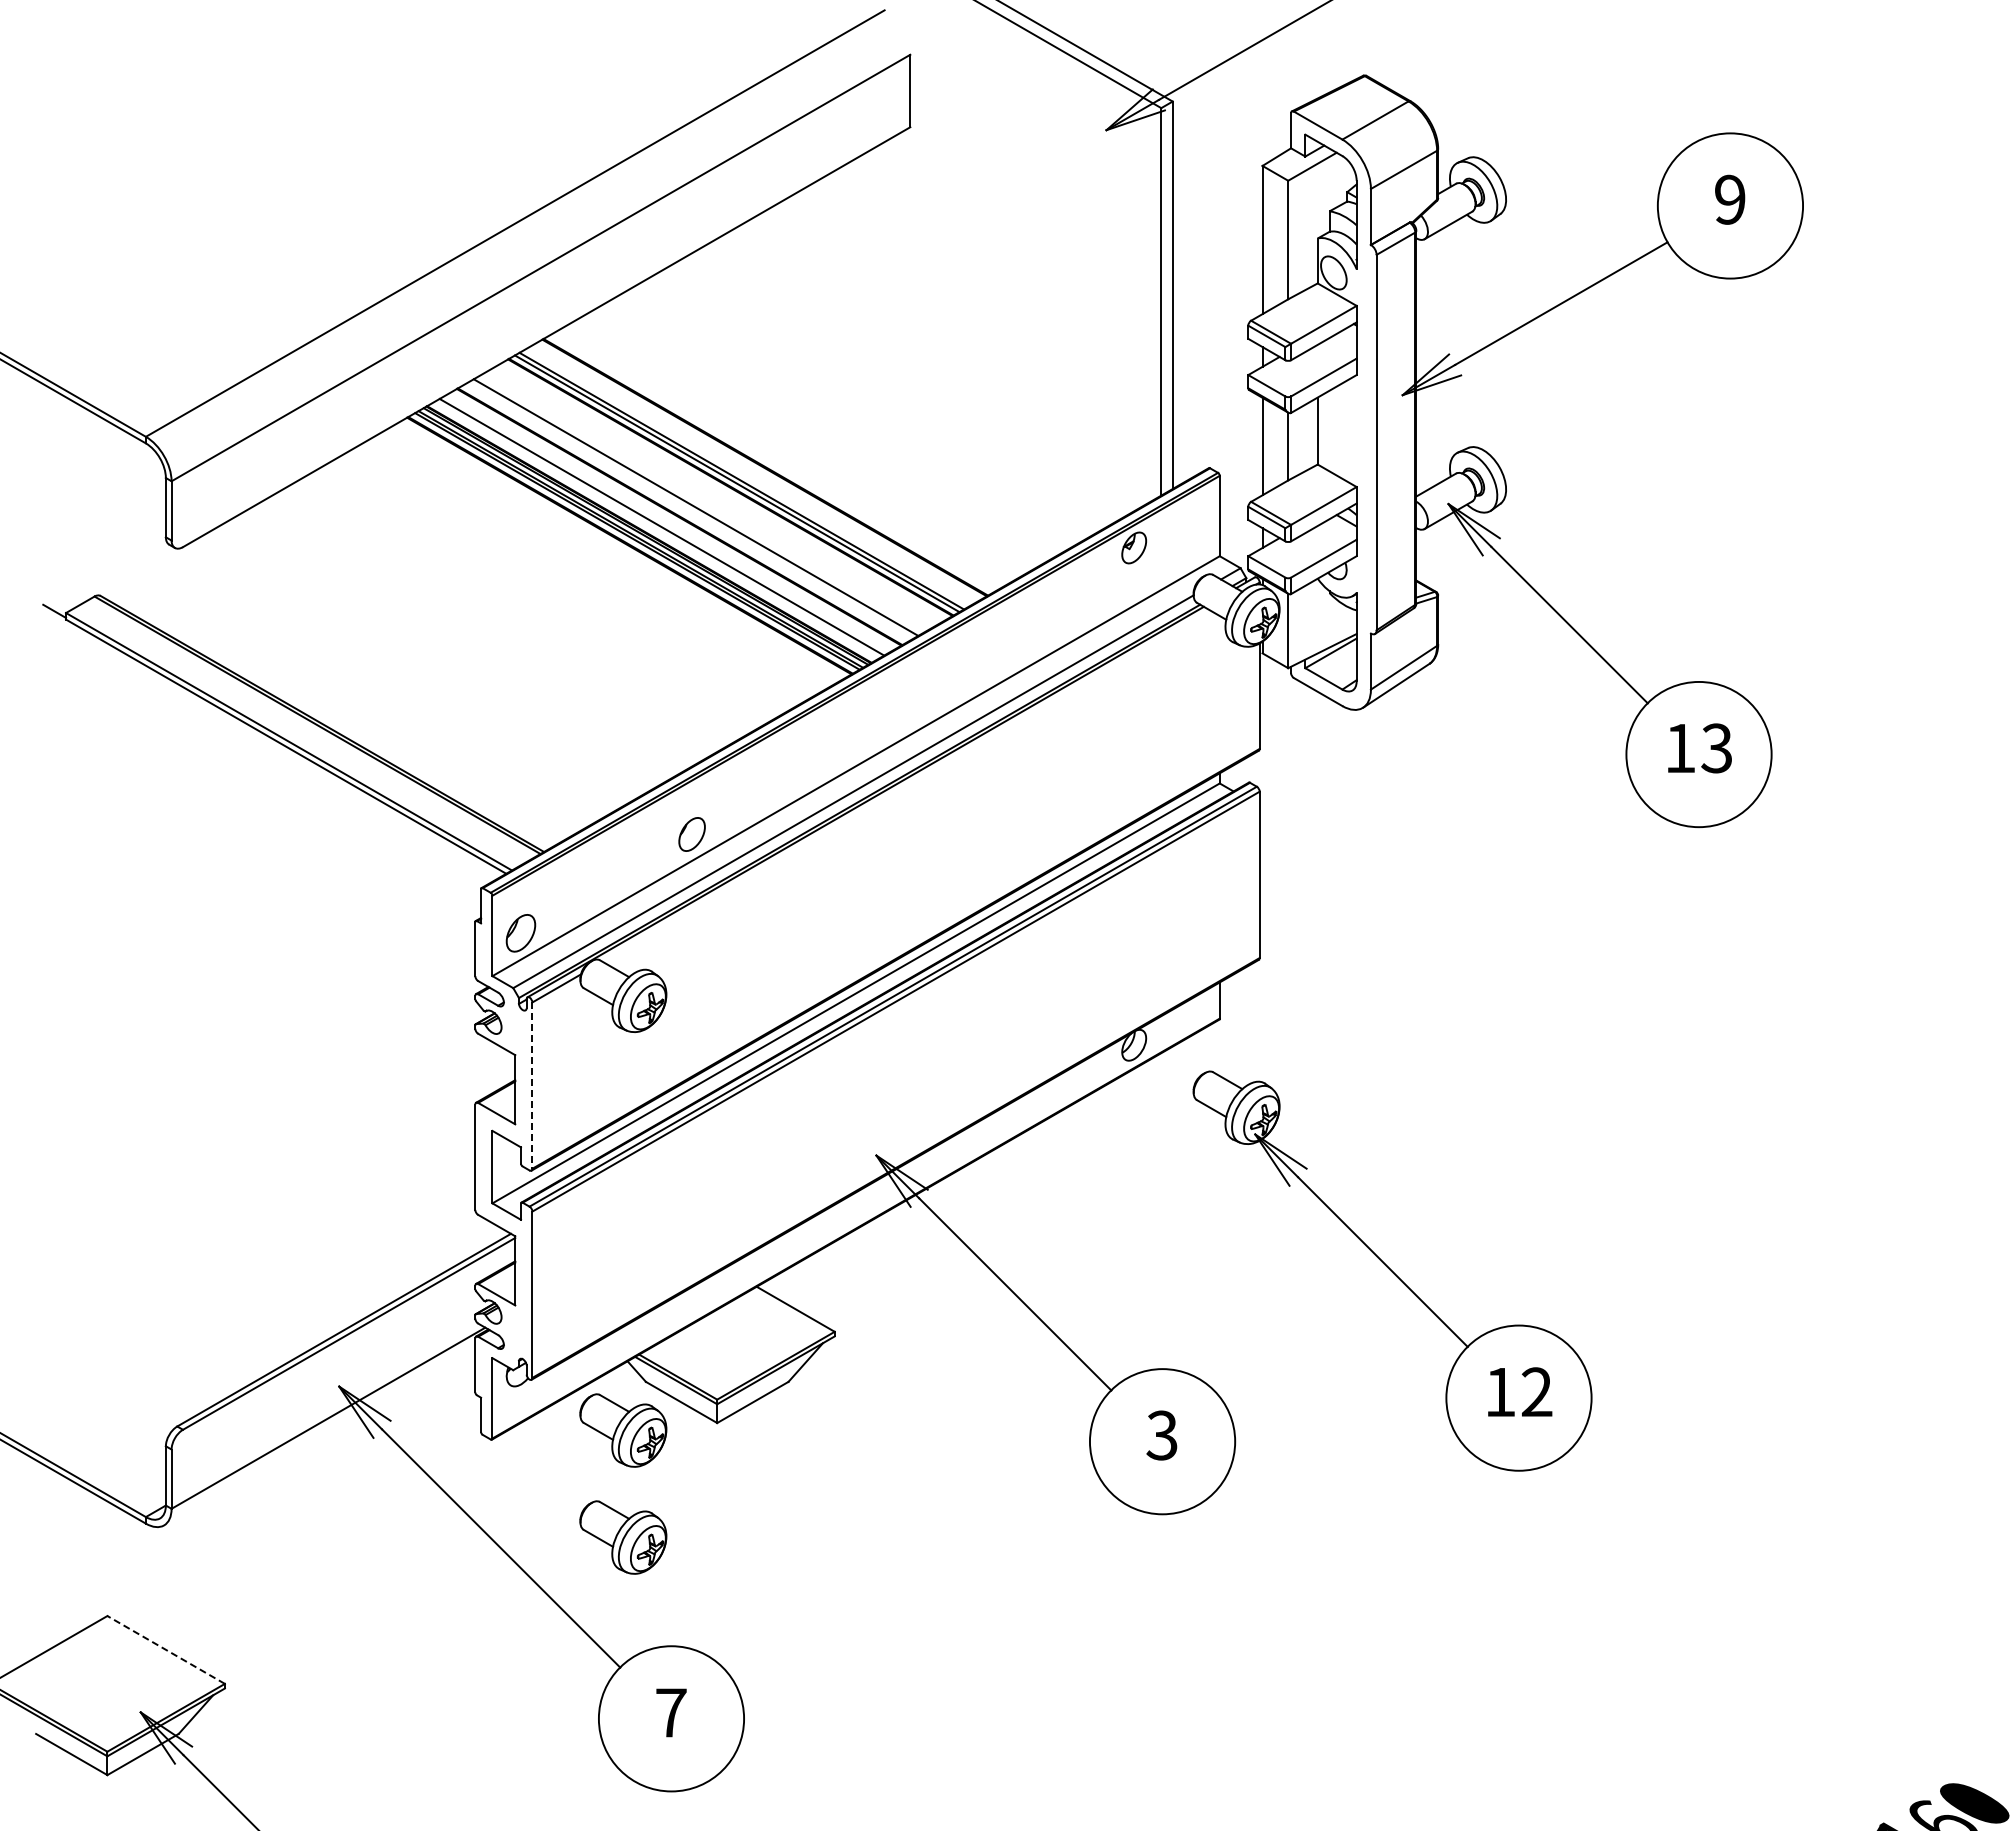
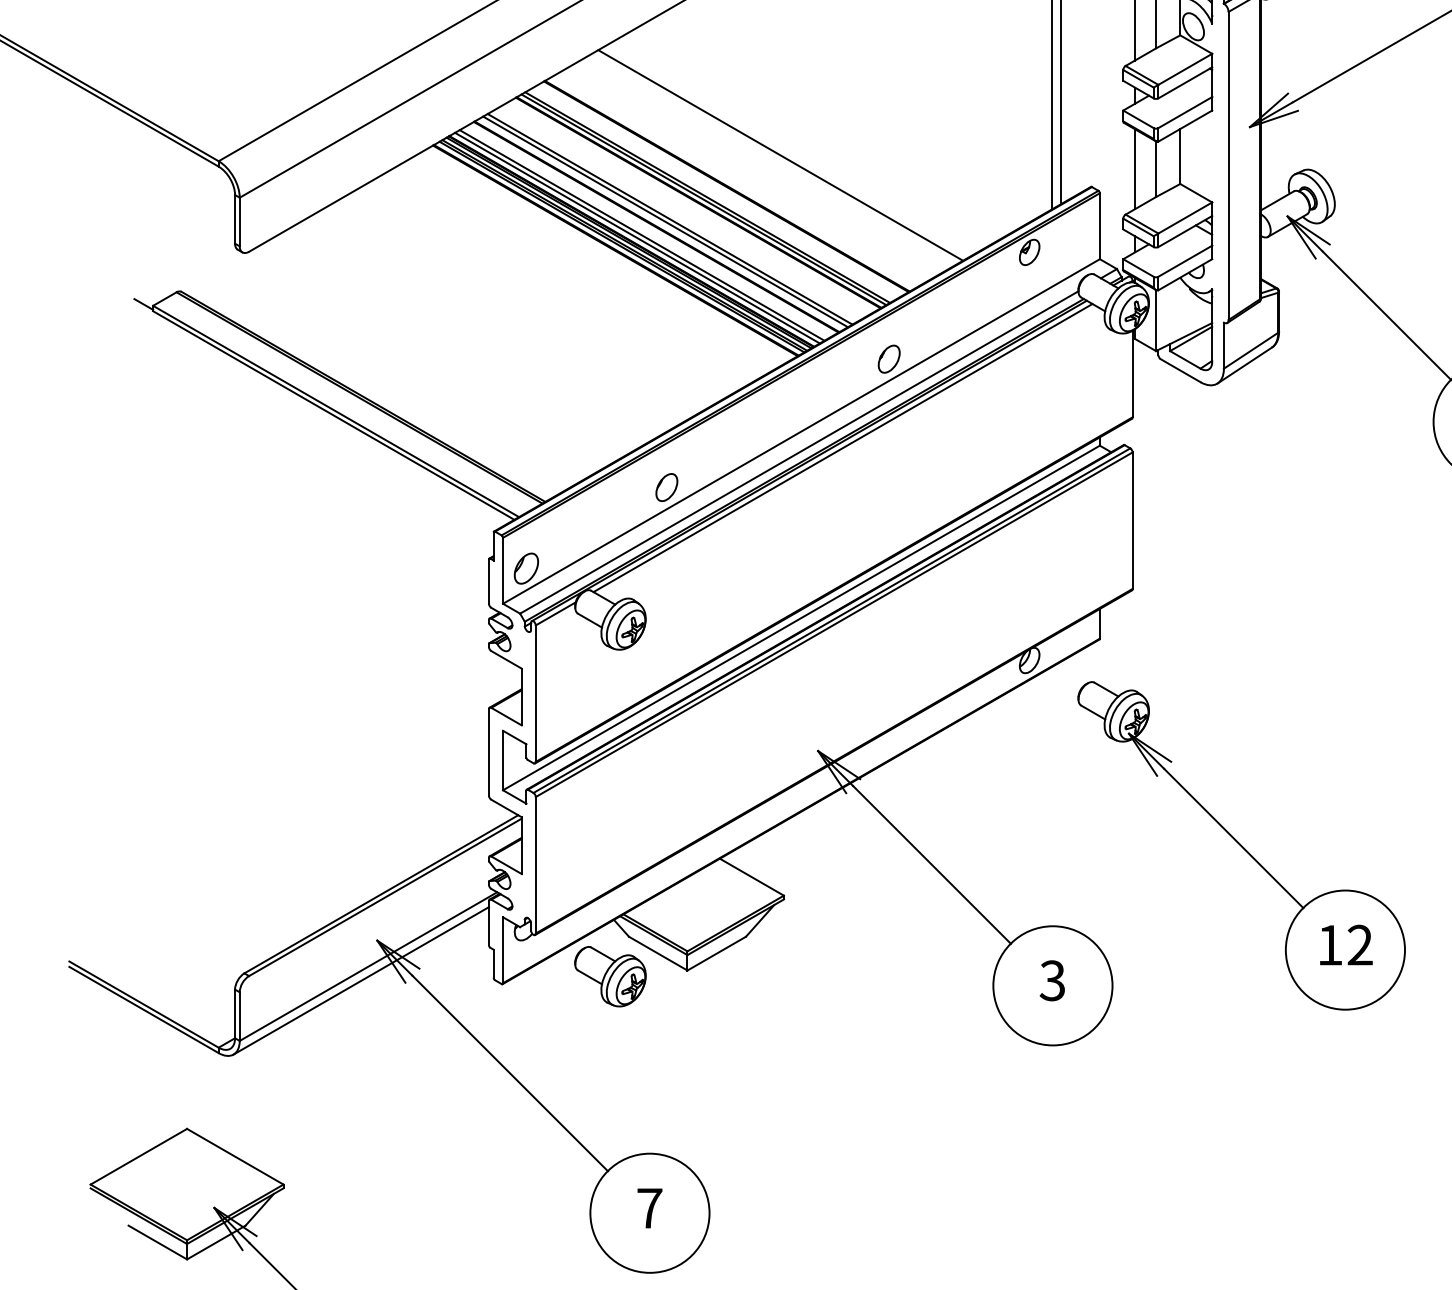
line: (830, 429) -> (780, 155), added
line: (690, 510) -> (665, 221), added
line: (656, 530) -> (637, 238), added
part: (962, 677) -> (888, 358), added
line: (906, 785) -> (842, 447), added
line: (532, 1086) -> (535, 694), dashed -> solid
line: (319, 1435) -> (361, 980), added
part: (623, 1537) -> (610, 1064), removed
line: (166, 1649) -> (235, 1156), dashed -> solid

